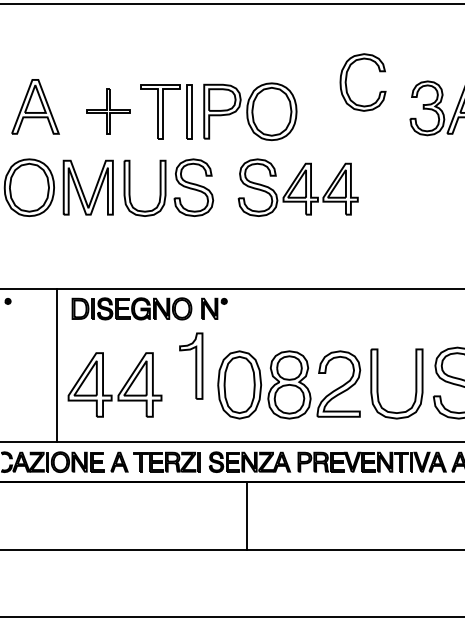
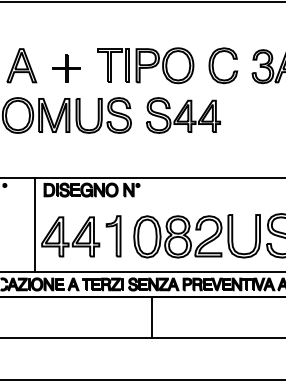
part: (348, 75) -> (214, 61), moved
part: (218, 111) -> (145, 65), moved
part: (191, 366) -> (113, 236), moved

